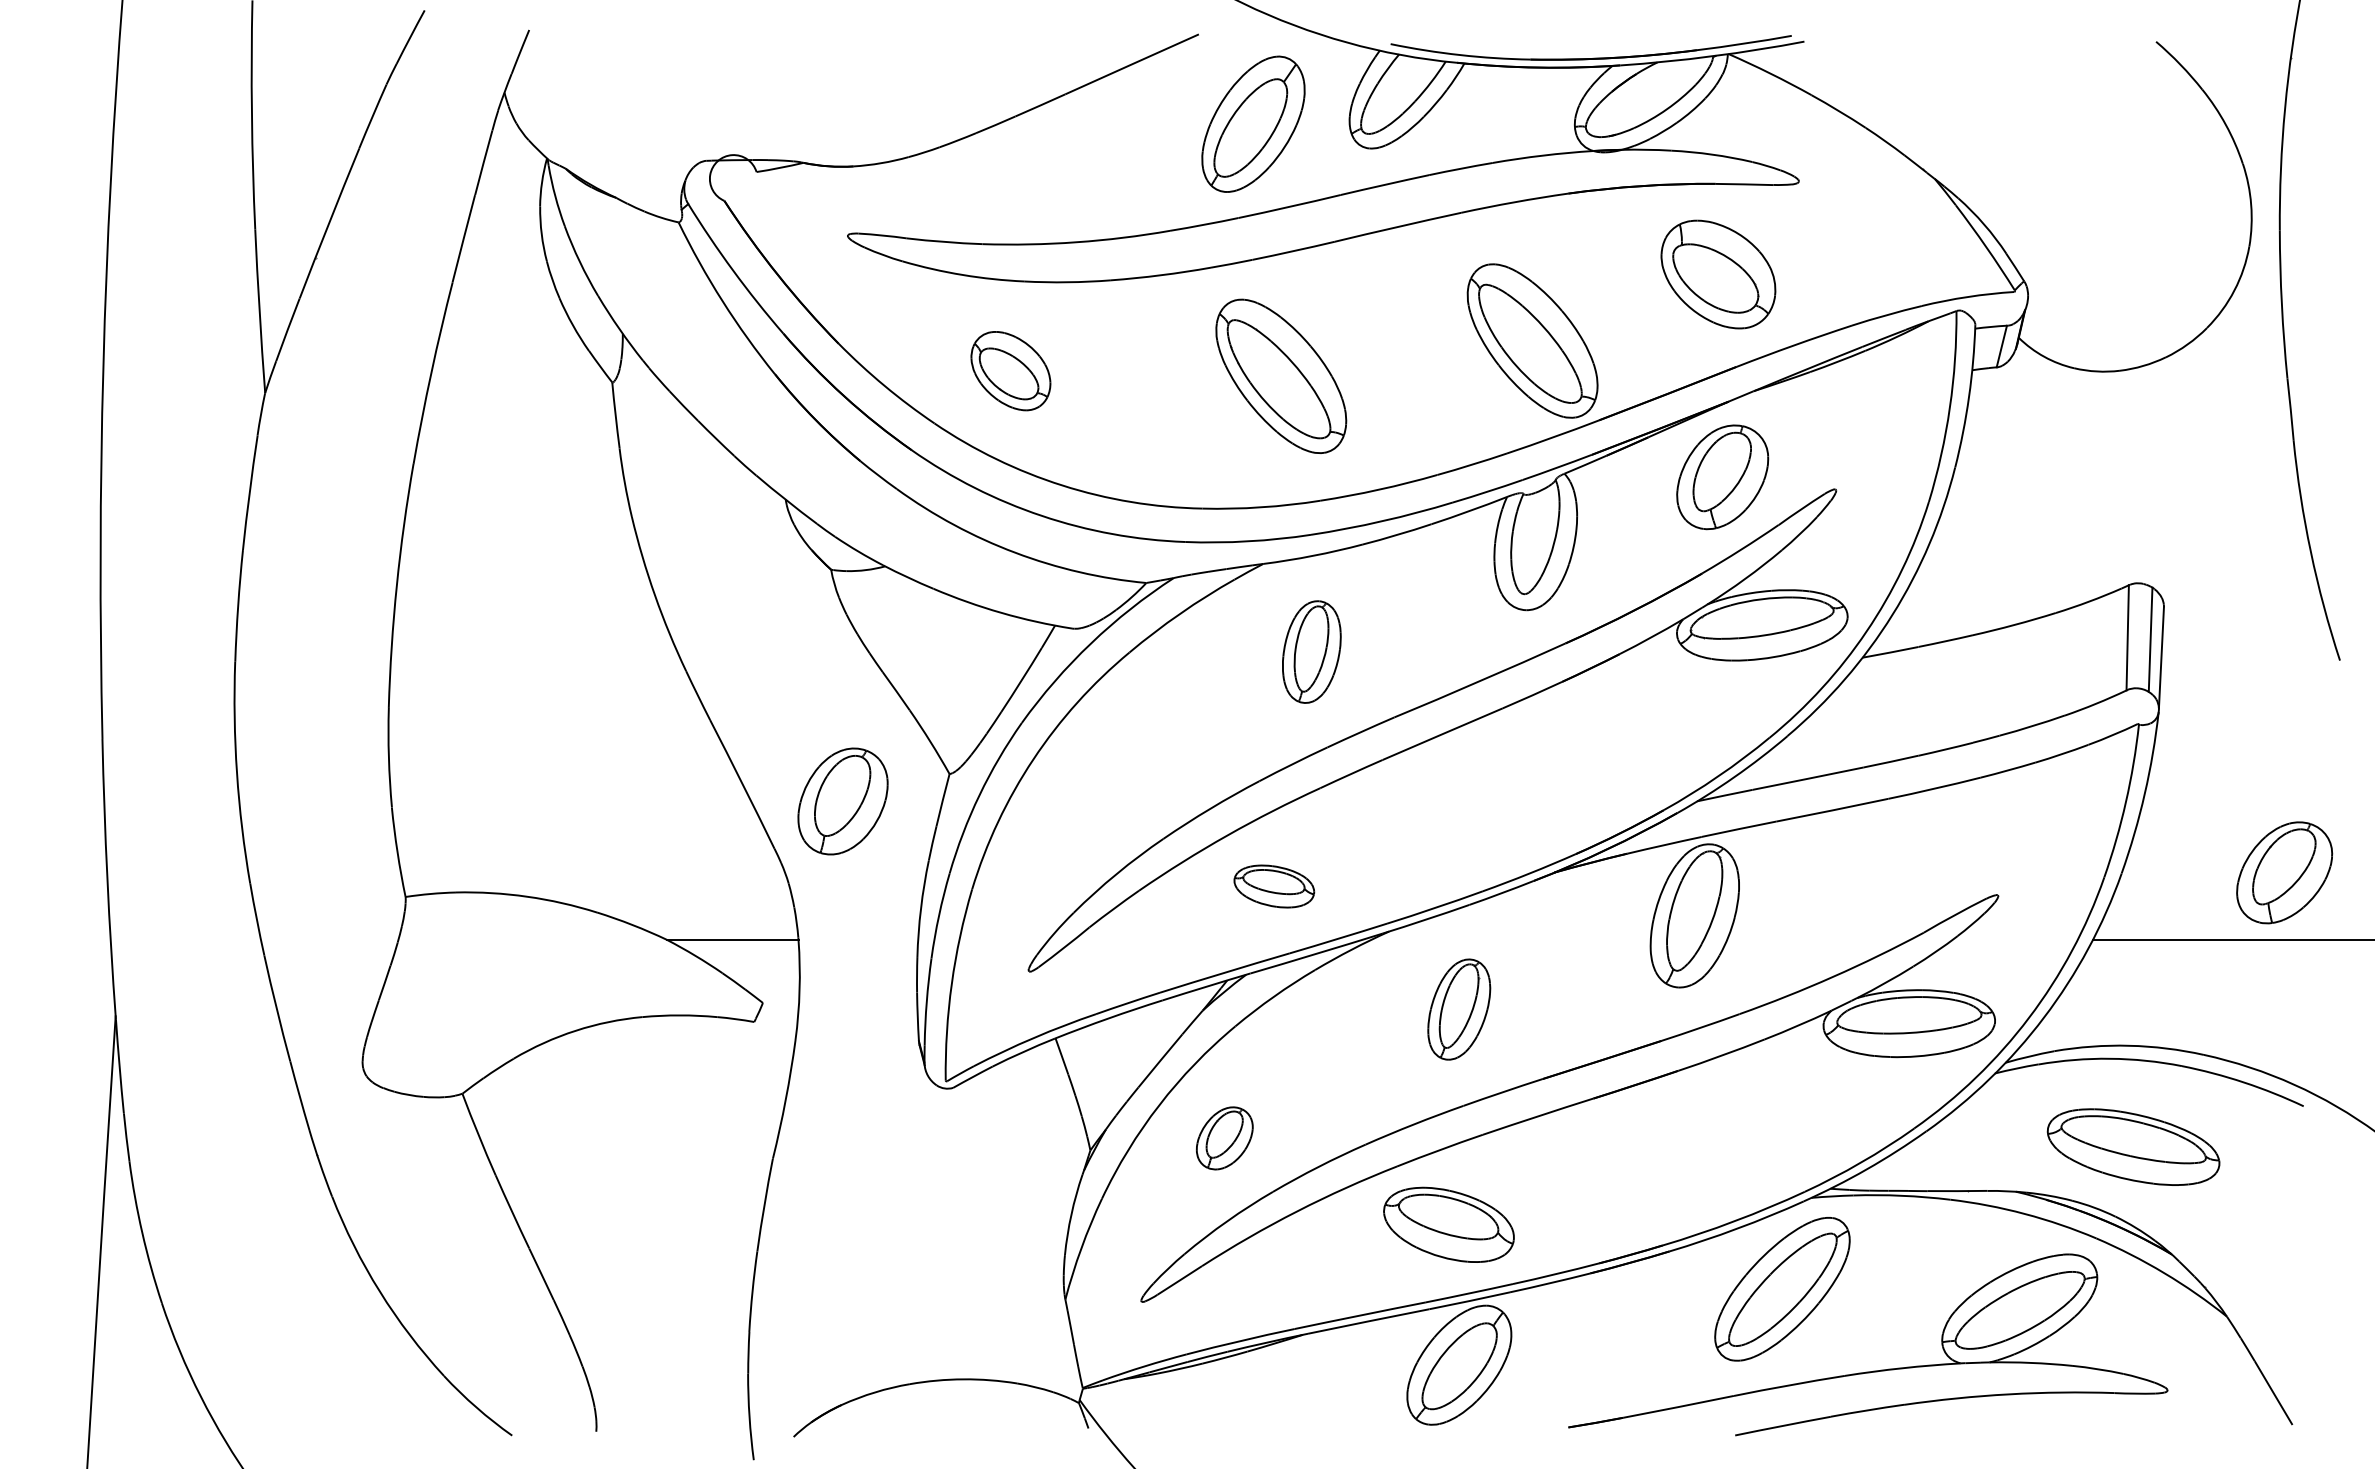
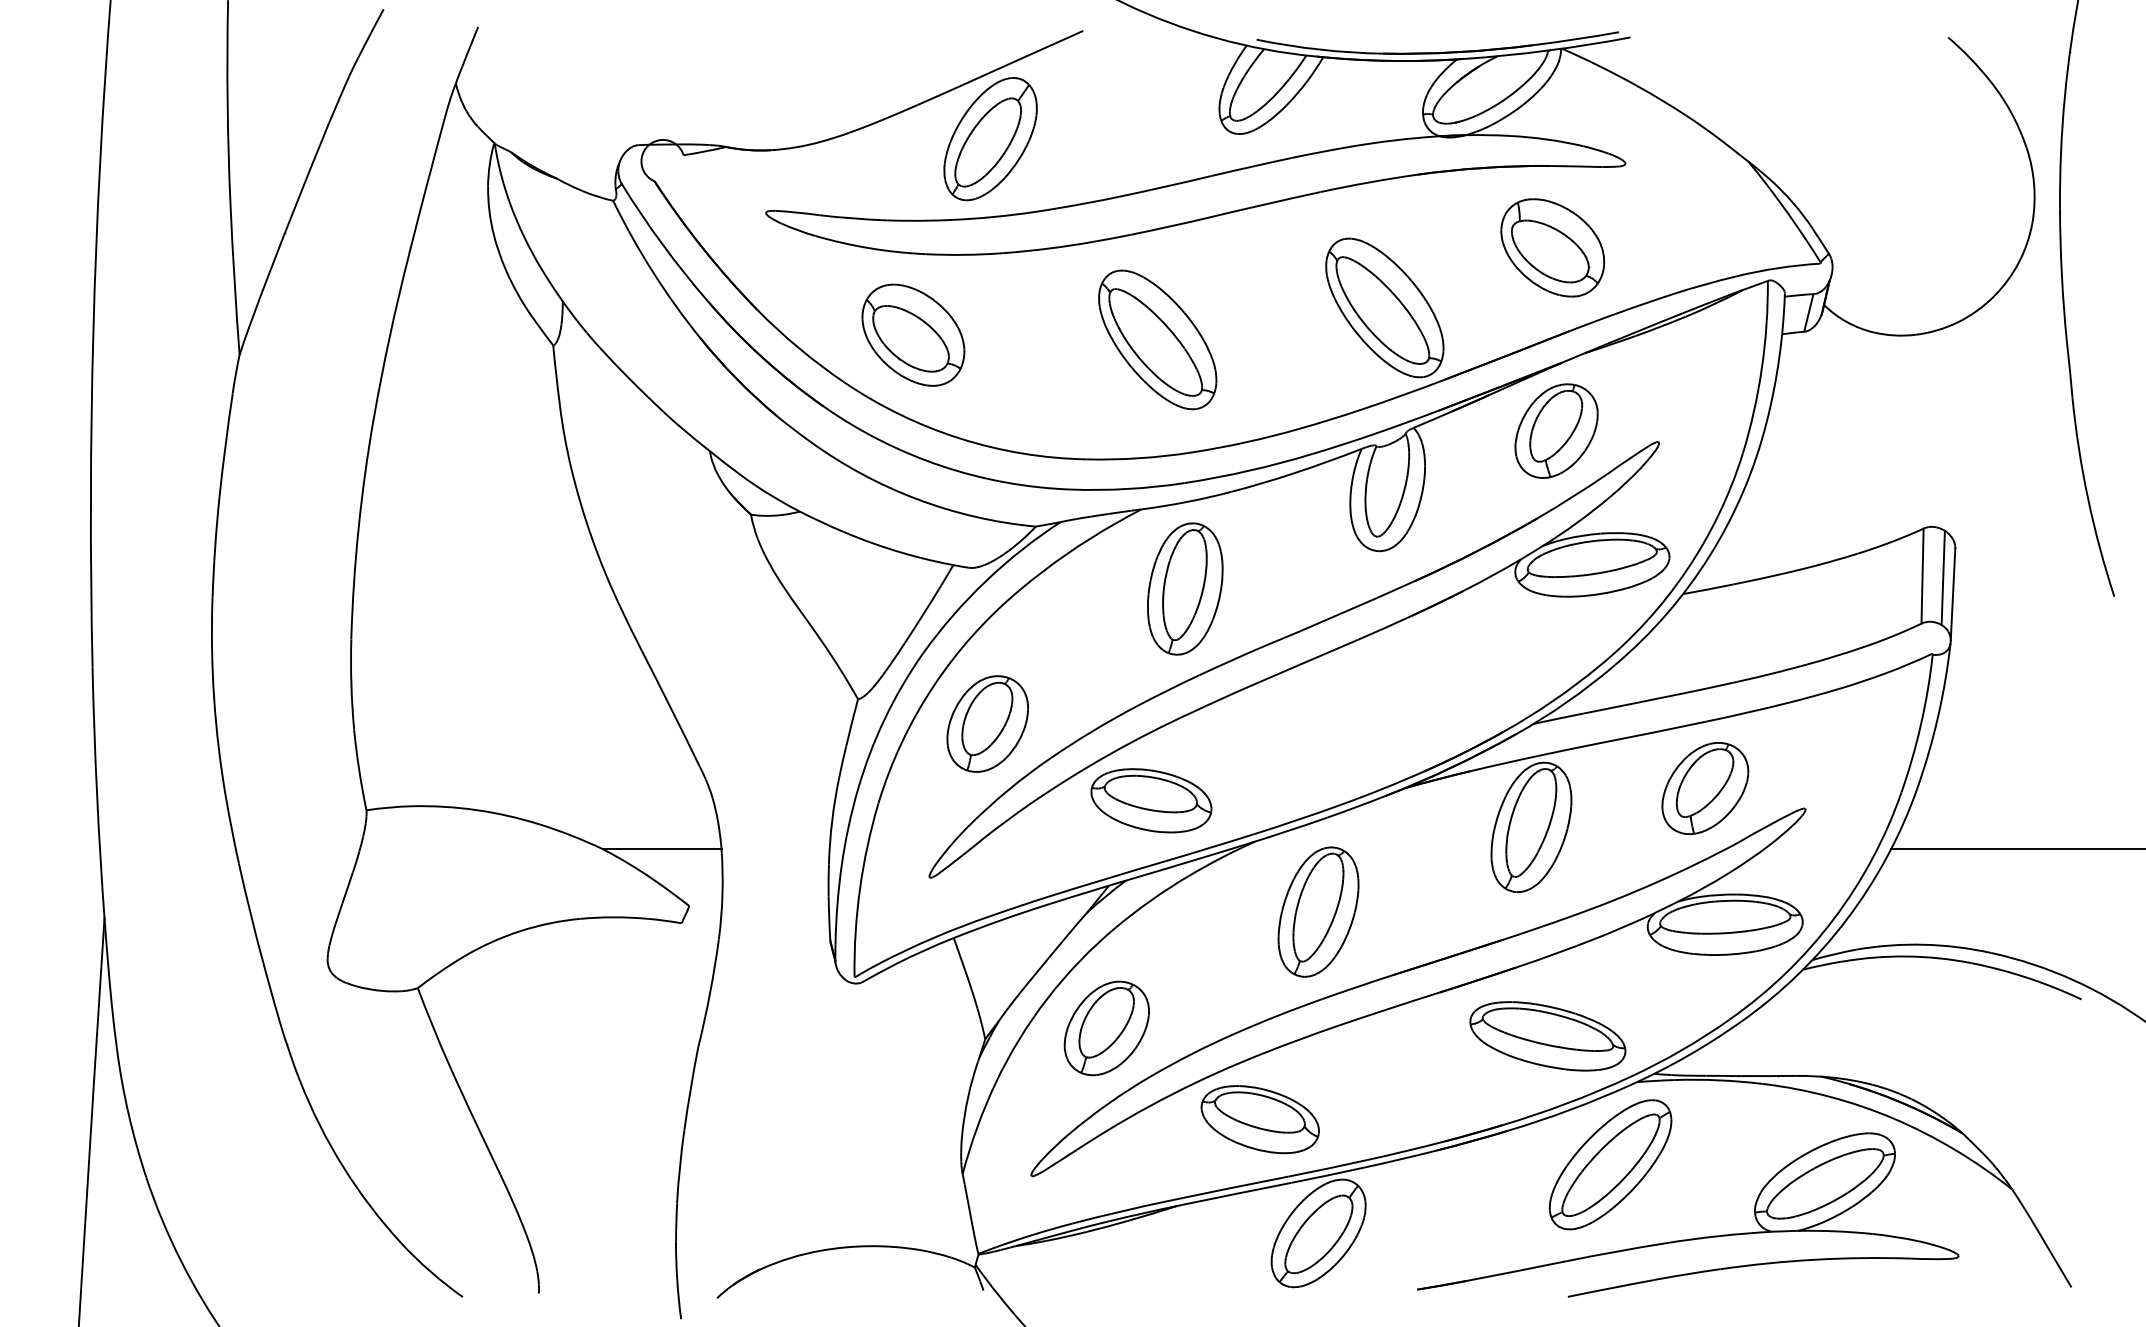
part: (1253, 124) -> (990, 139), moved
part: (1010, 370) -> (913, 334), size x1.43
part: (1312, 651) -> (1185, 588), size x1.43
part: (842, 800) -> (987, 723), moved
part: (2284, 872) -> (1705, 788), moved
part: (1274, 886) -> (1151, 800), size x1.67
part: (1459, 1008) -> (1318, 911), size x1.43
part: (1224, 1138) -> (1106, 1028), size x1.67
part: (2133, 1147) -> (1547, 1036), moved
part: (1448, 1224) -> (1259, 1119), moved

